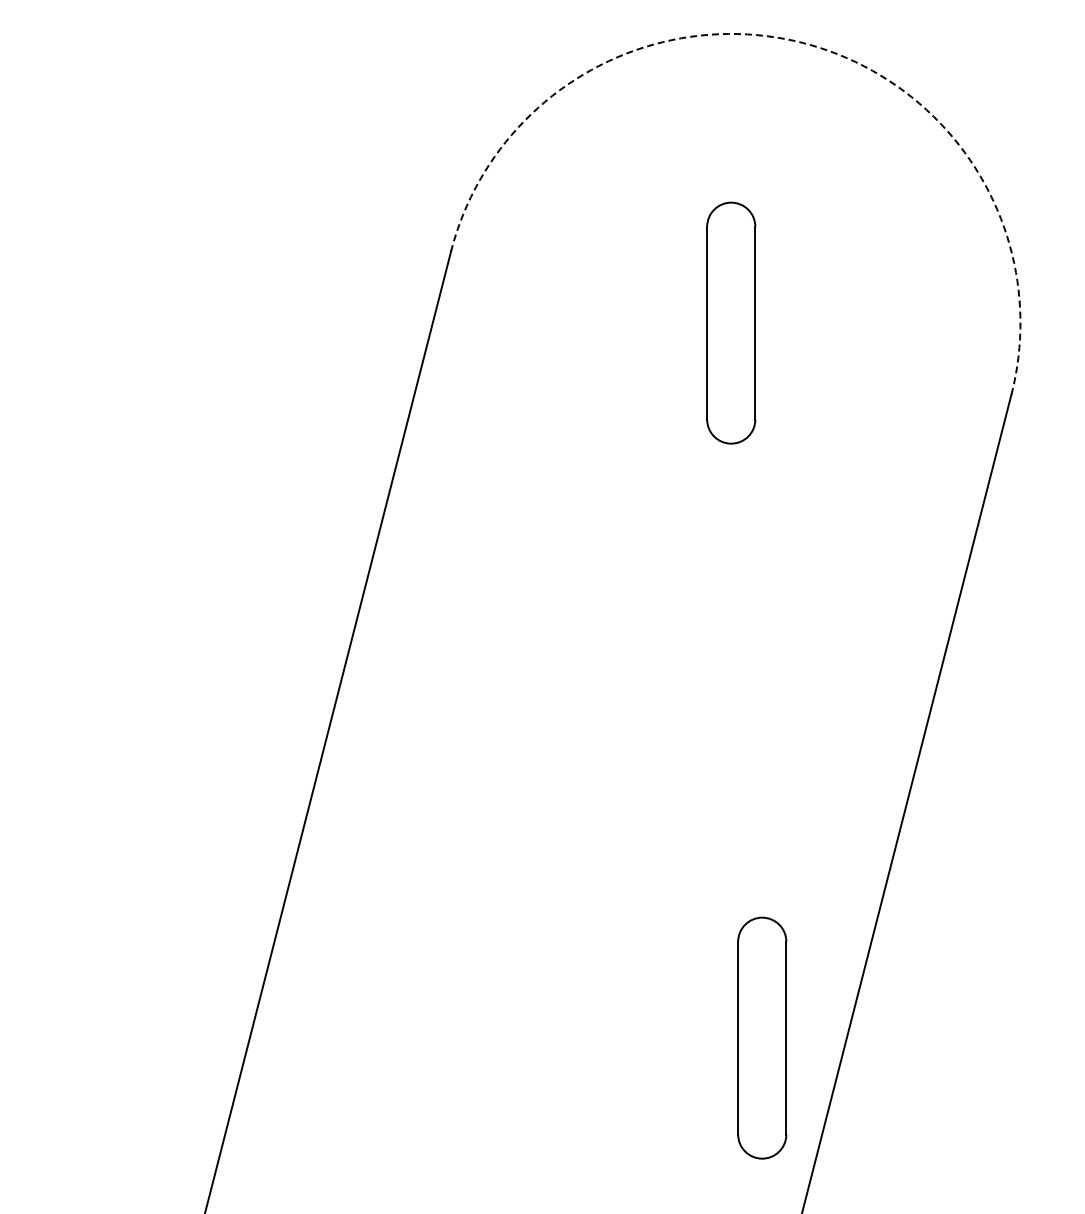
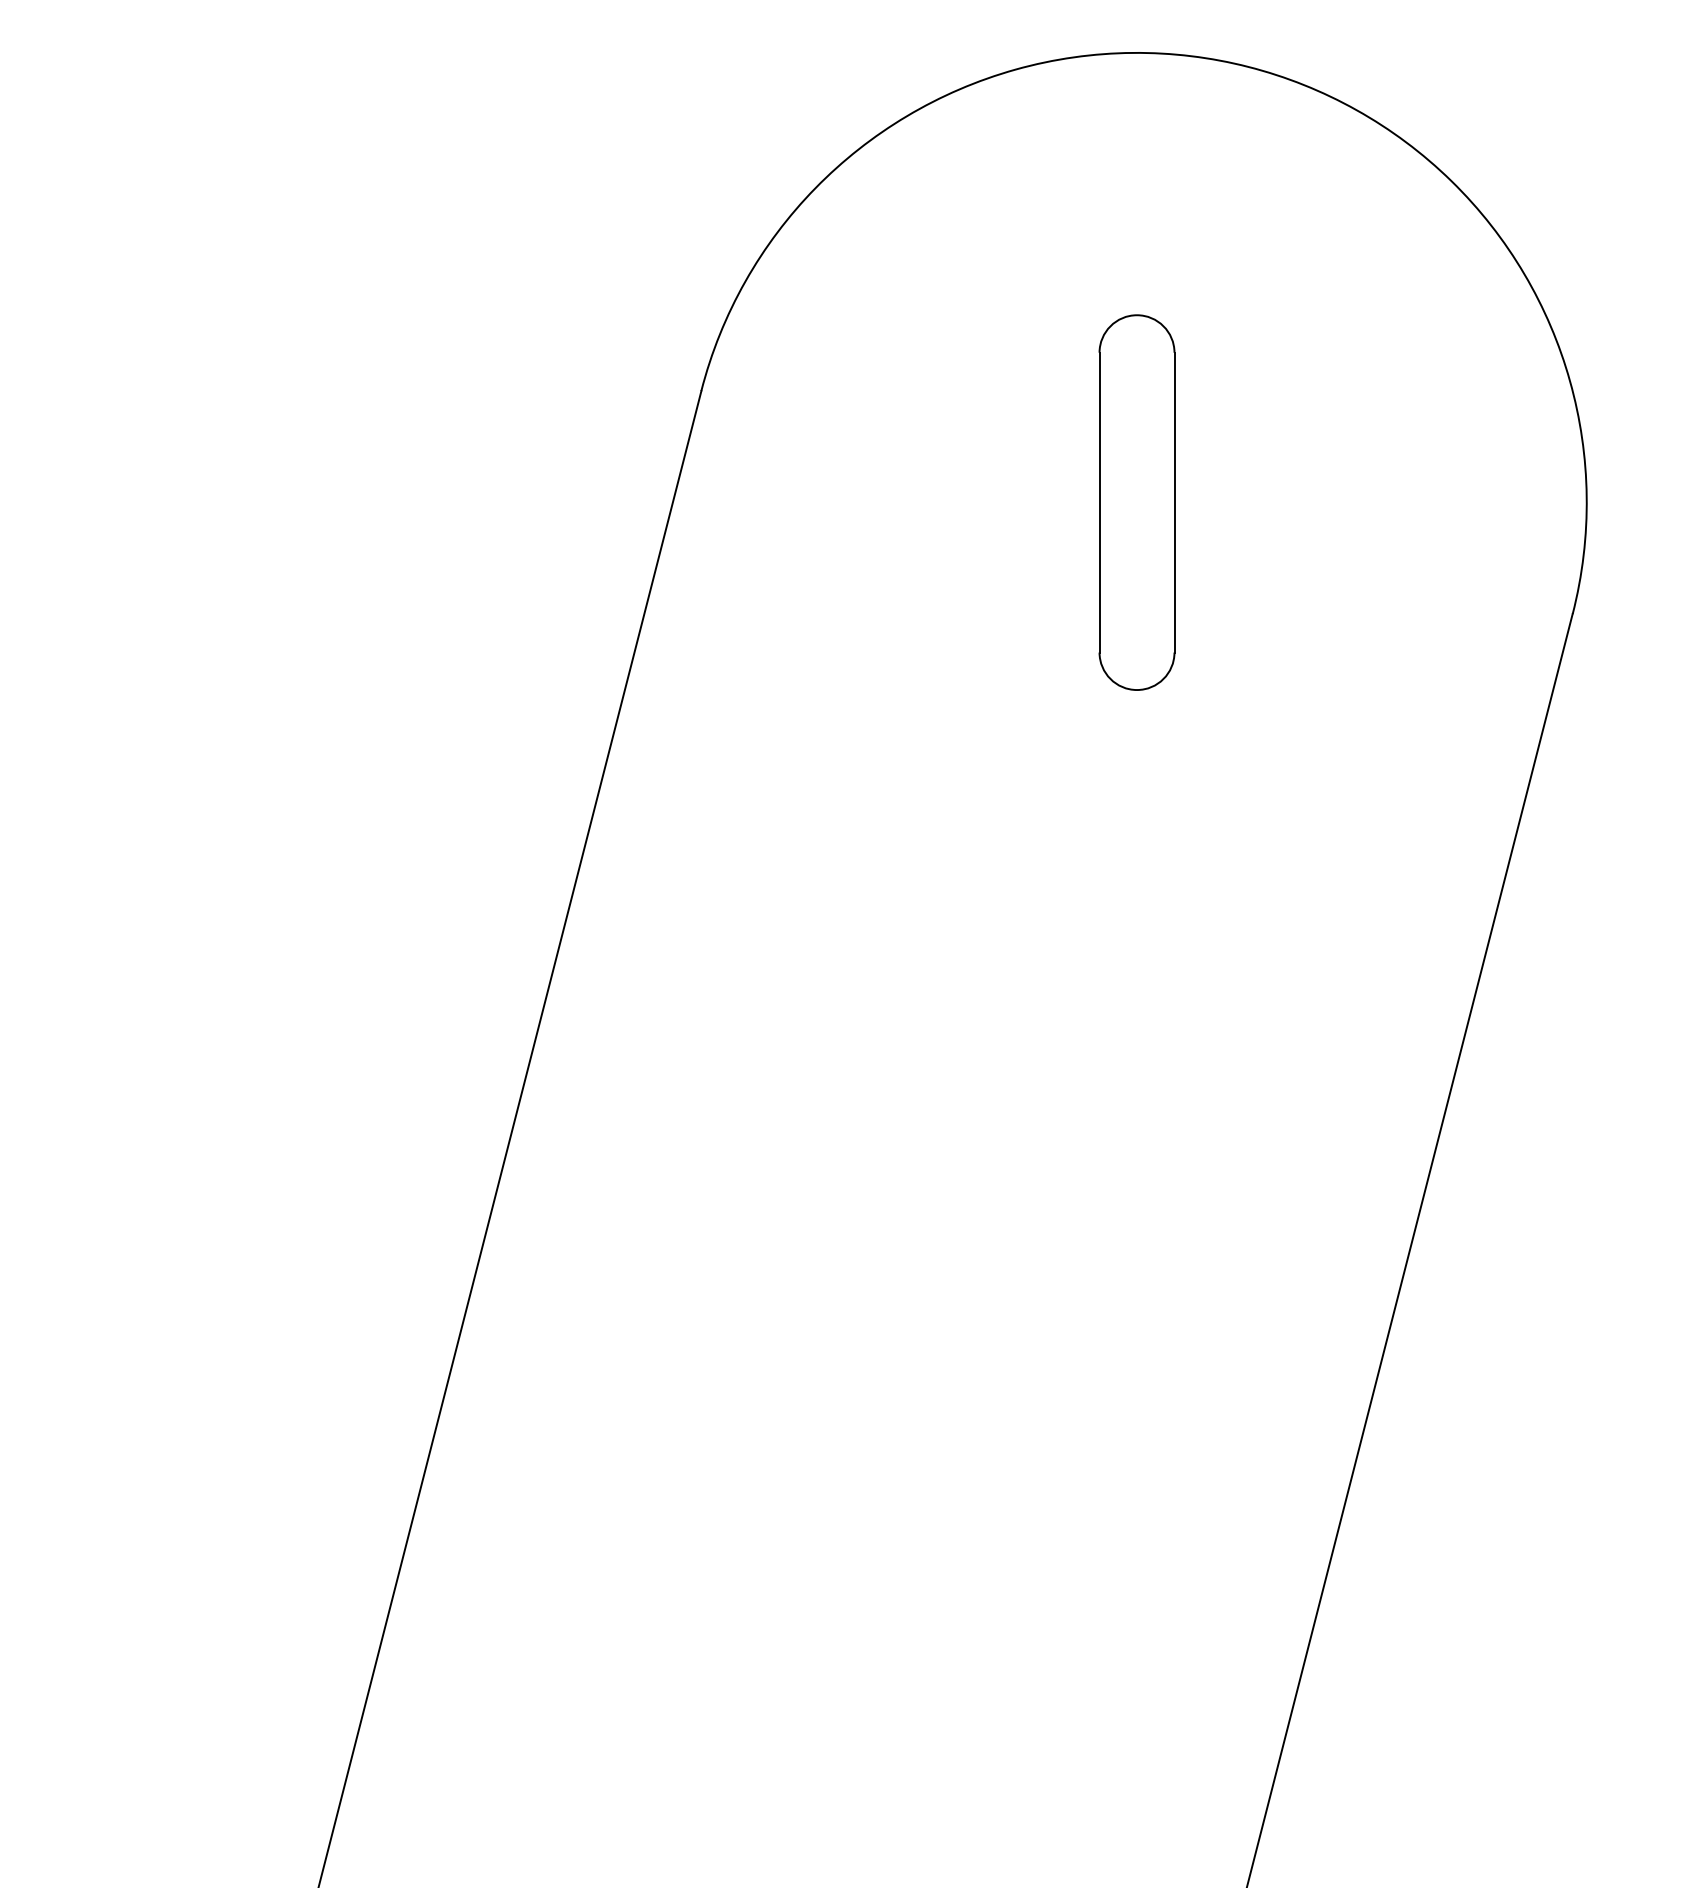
arc: (802, 42) -> (1247, 66), dashed -> solid
part: (762, 1037) -> (1185, 1613), removed

